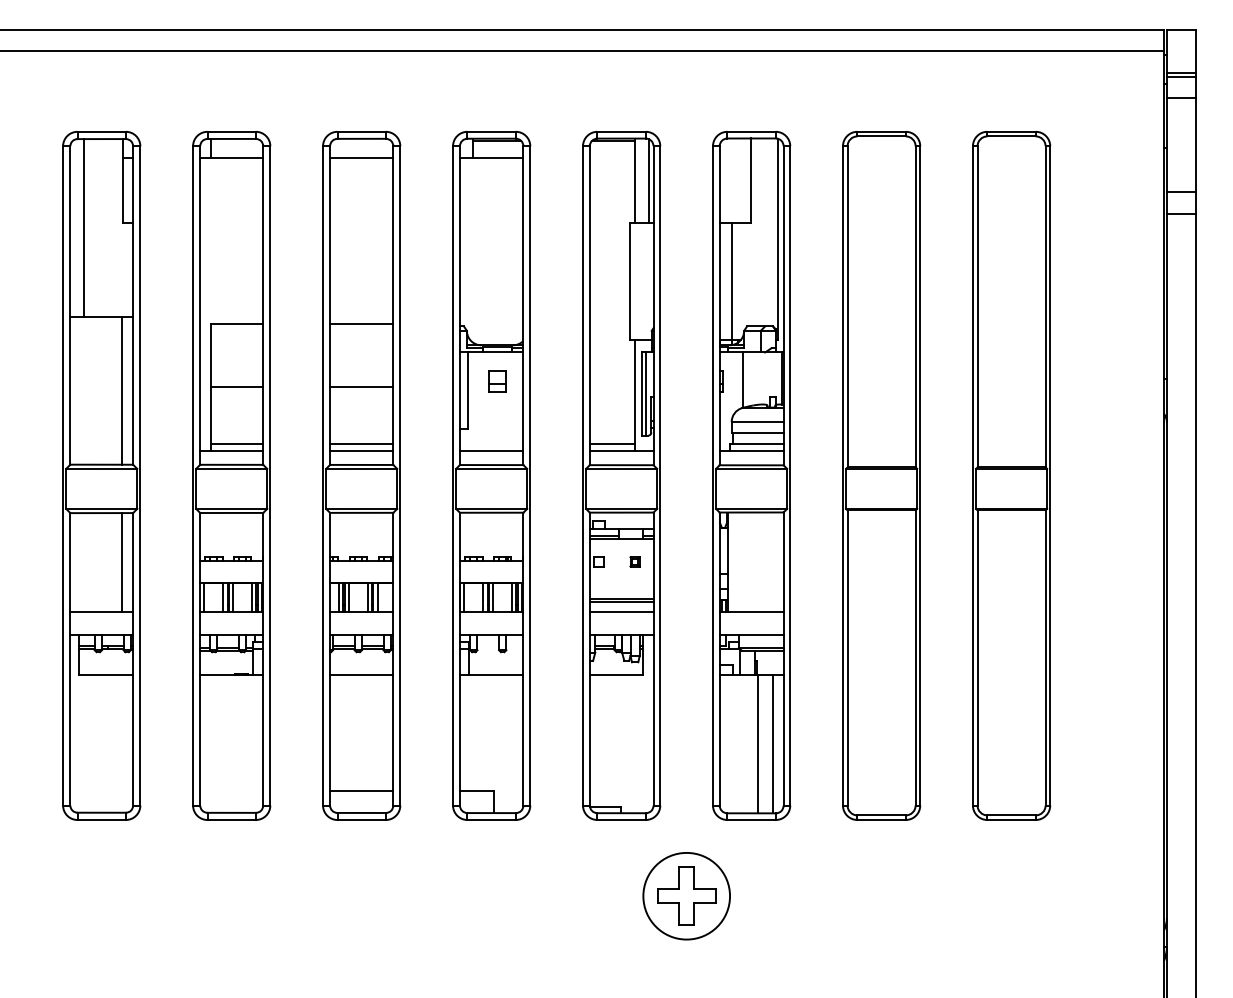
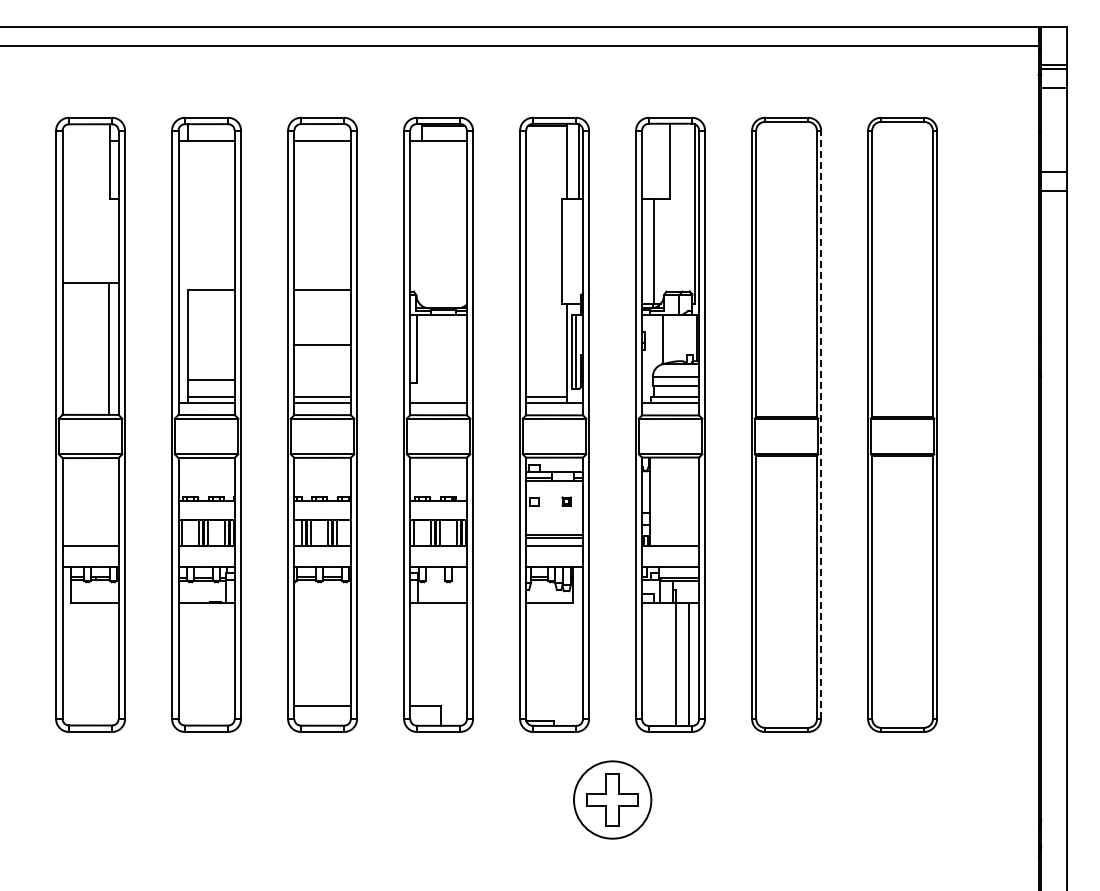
line: (83, 227) -> (74, 203), removed
part: (497, 381) -> (443, 340), removed
line: (237, 386) -> (211, 380), moved
line: (920, 475) -> (821, 424), solid -> dashed
line: (122, 562) -> (109, 502), removed
line: (361, 674) -> (322, 602), removed

